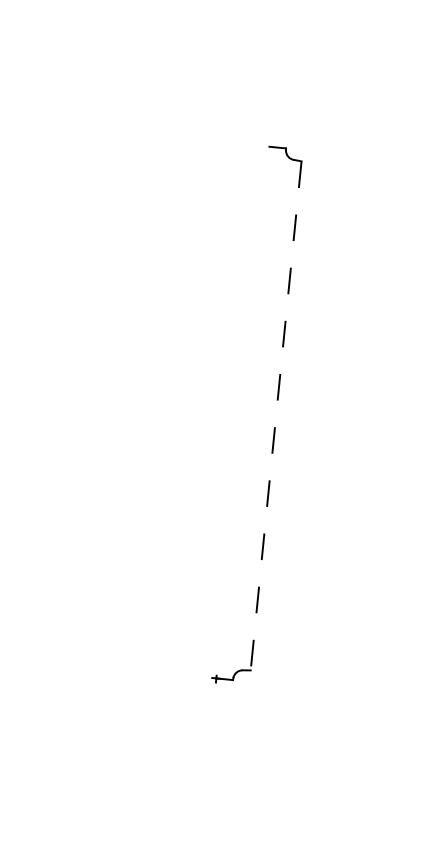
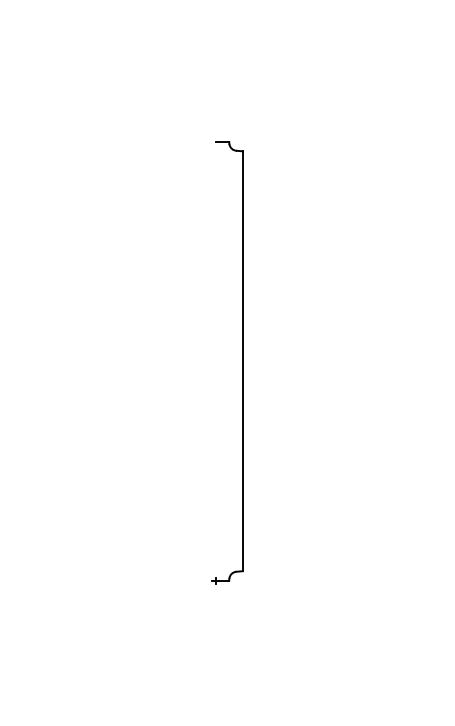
line: (275, 416) -> (242, 361), dashed -> solid

